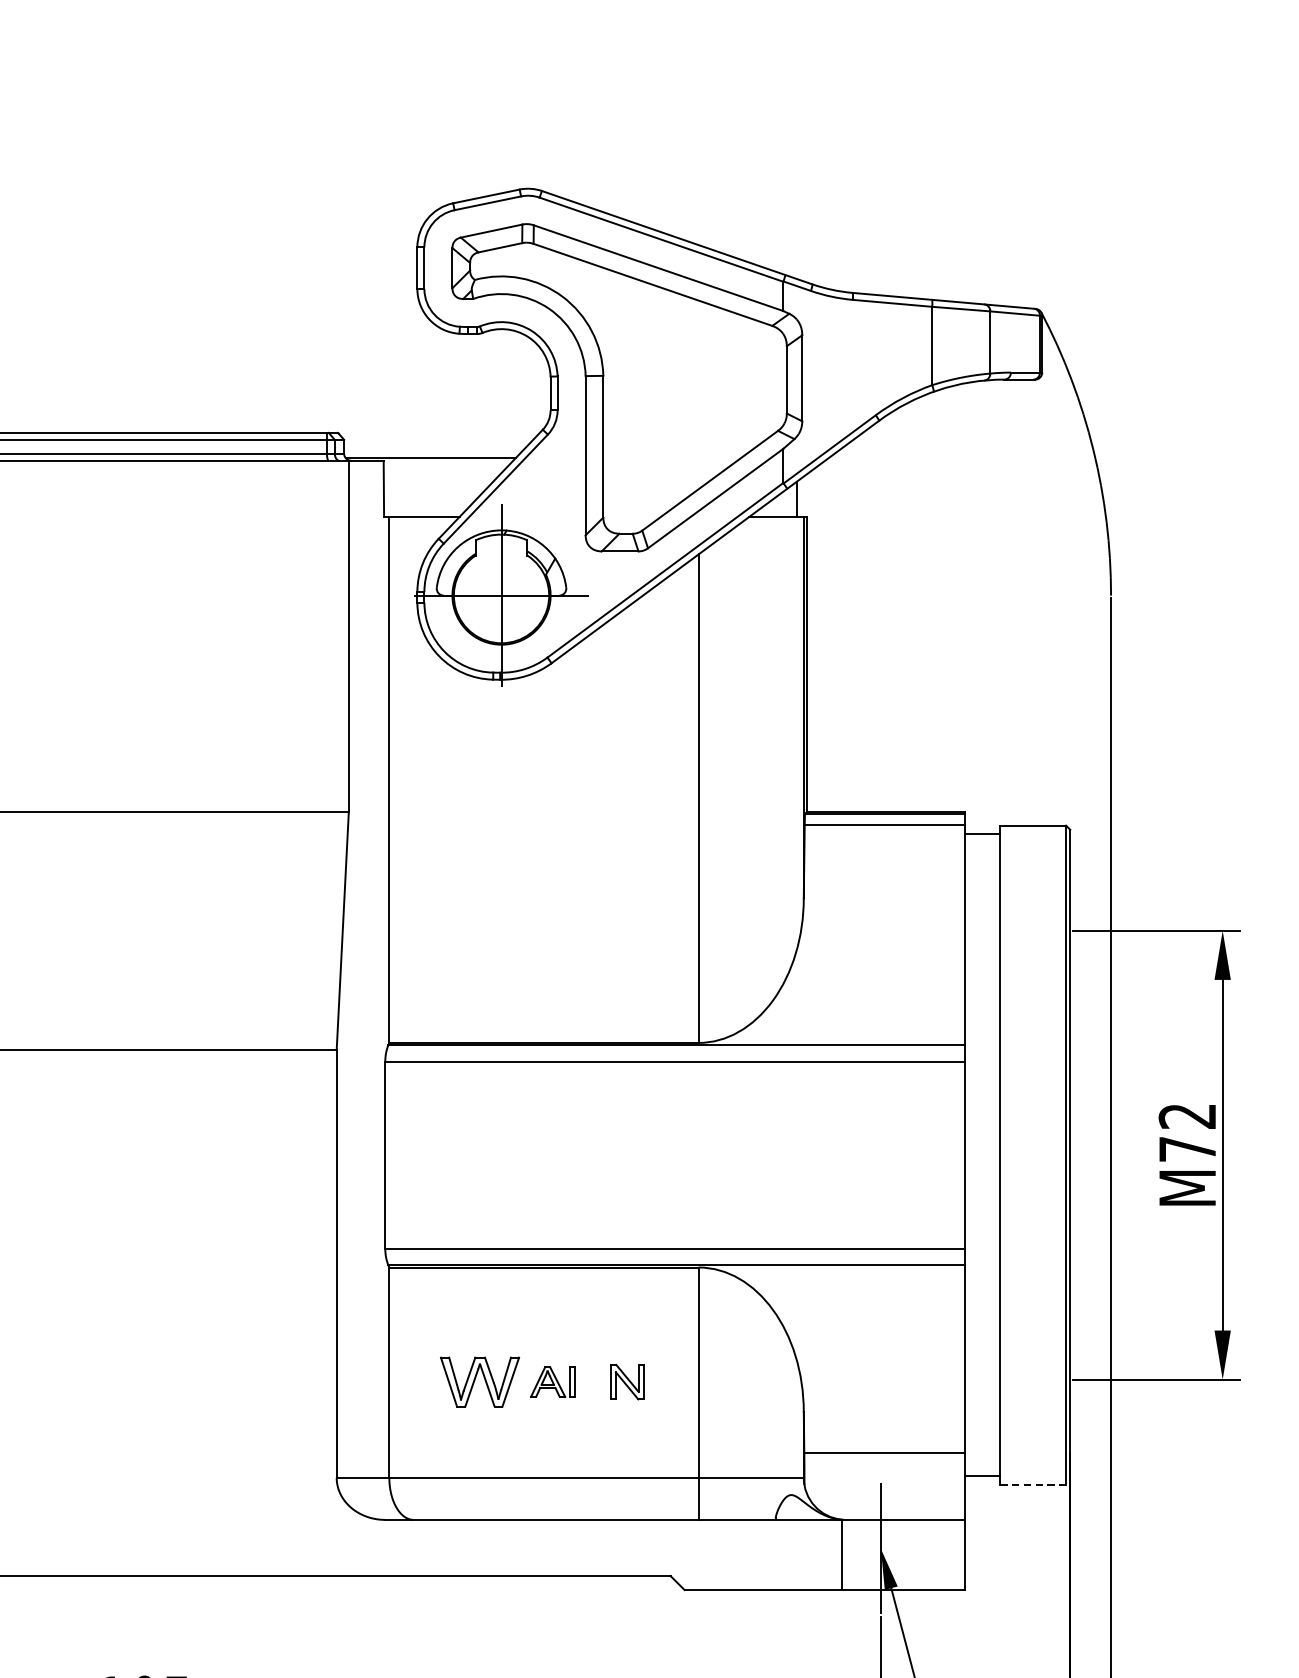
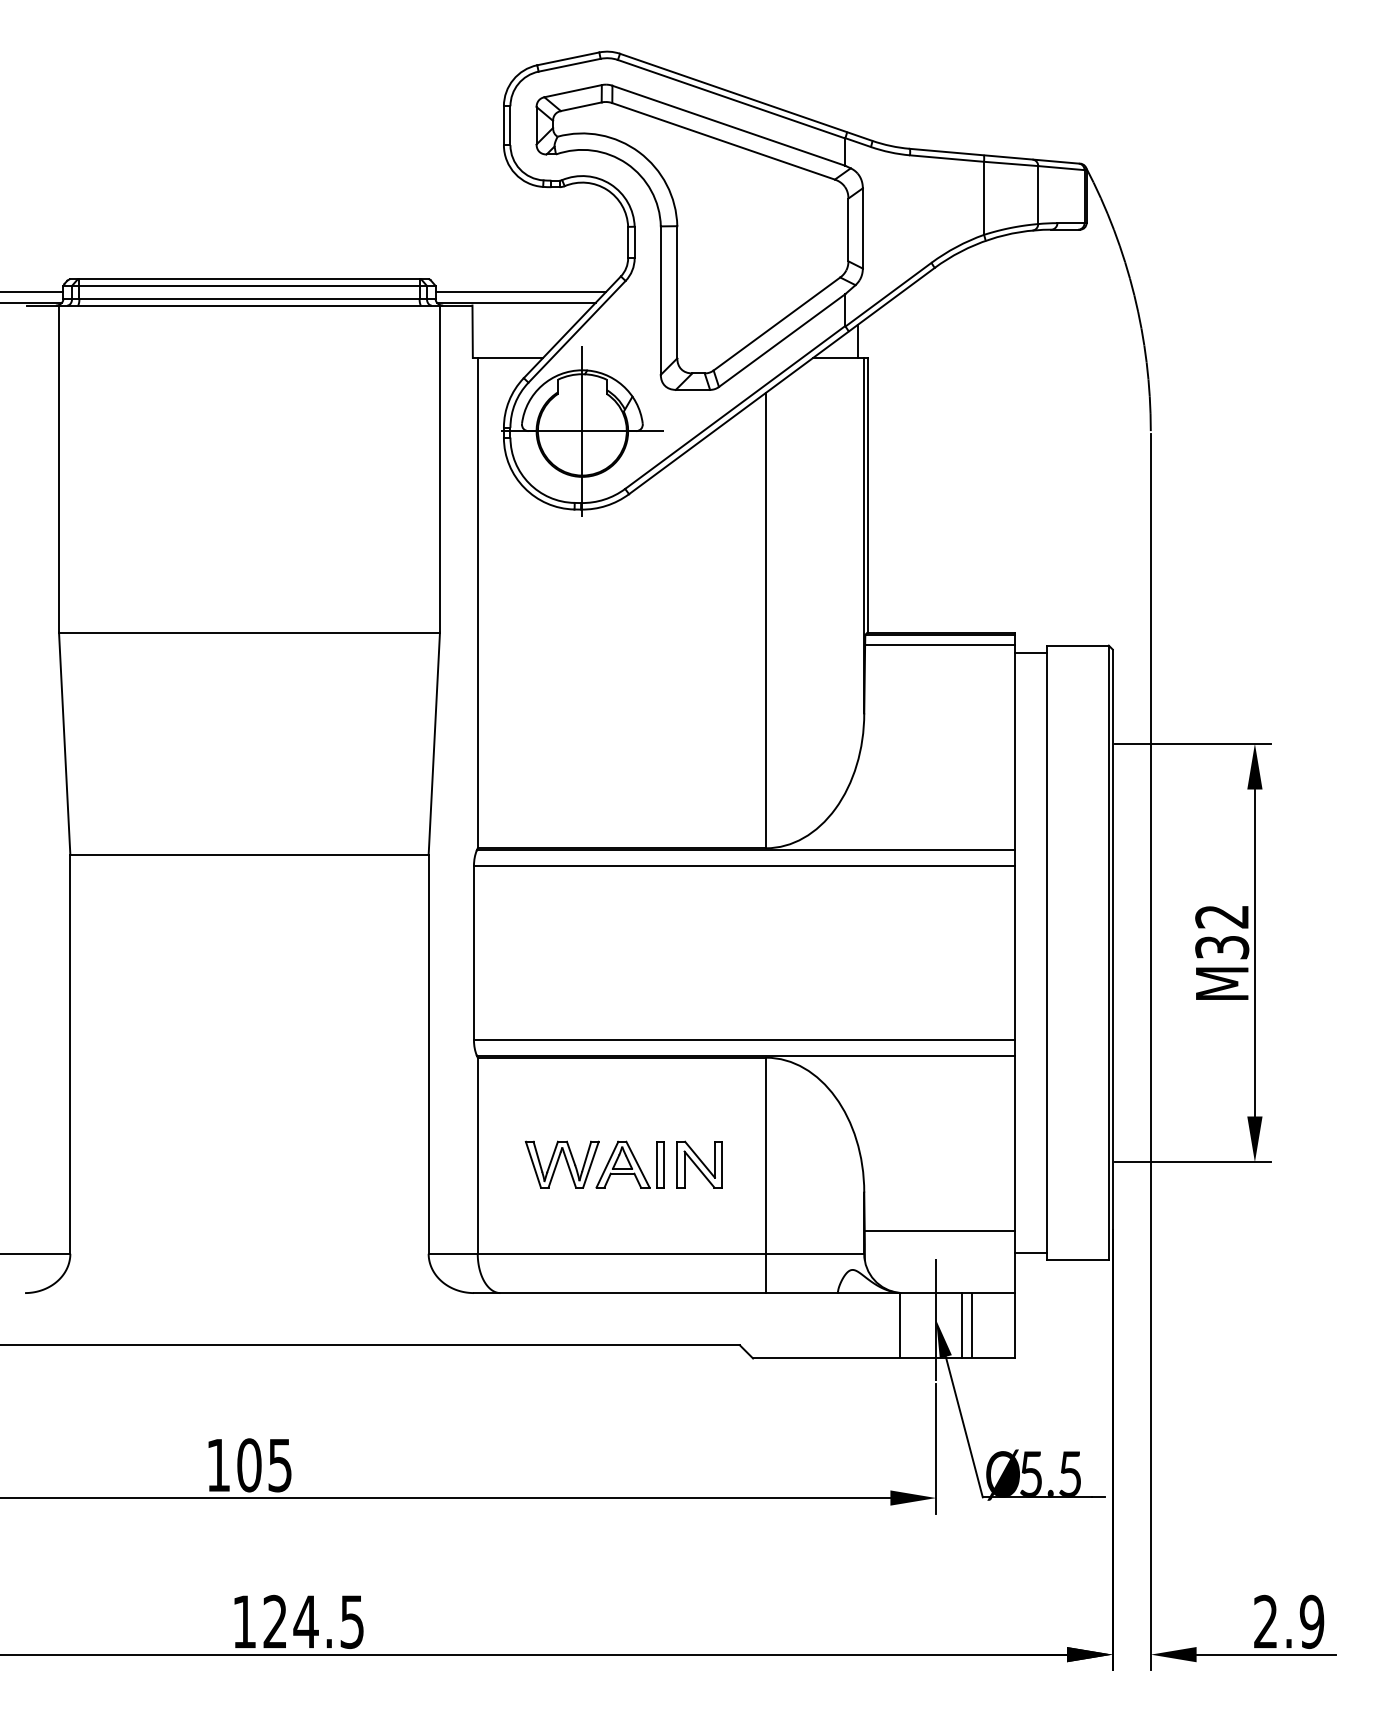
line: (435, 446) -> (520, 292), added
text: (1187, 1149) -> (1222, 947), M72 -> M32
part: (552, 1382) -> (629, 1164), size x1.67
part: (627, 1382) -> (699, 1164), size x1.43
line: (1033, 1484) -> (1078, 1260), dashed -> solid
line: (909, 1554) -> (962, 1325), added
line: (919, 1554) -> (972, 1325), added

